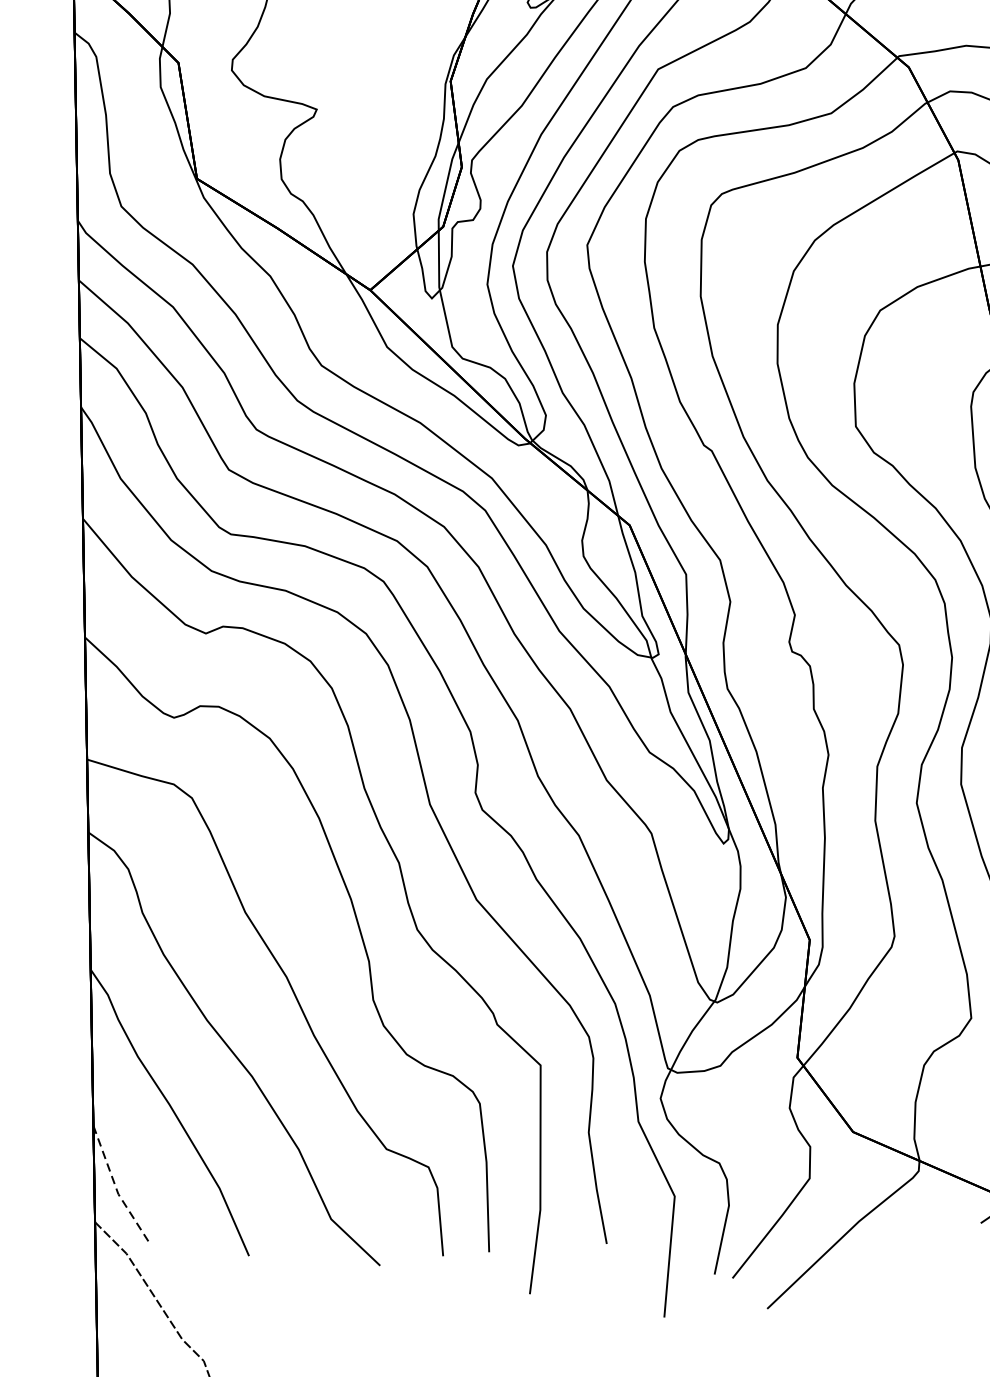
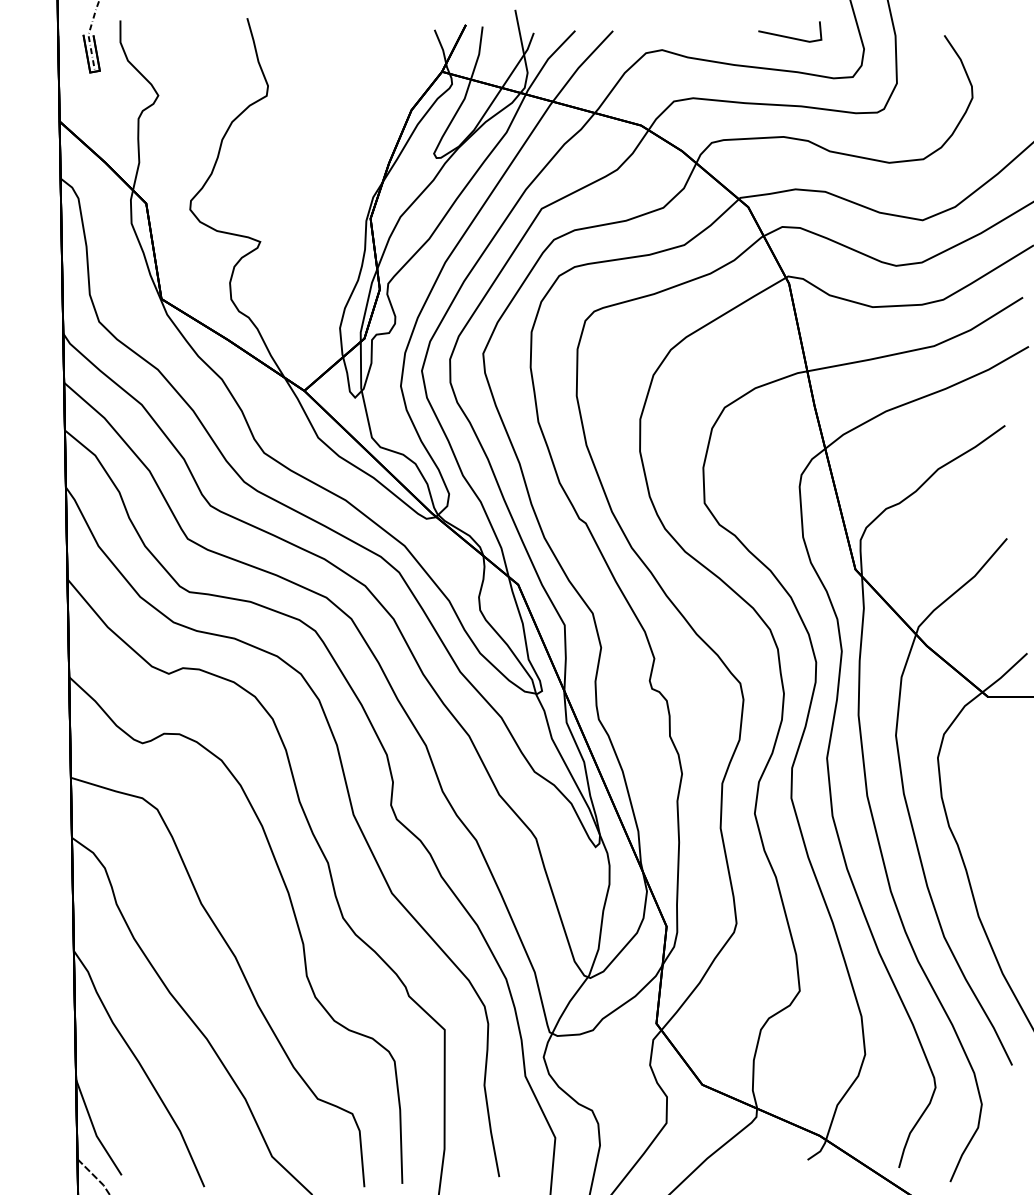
line: (115, 1186) -> (94, 1129), dashed -> solid

